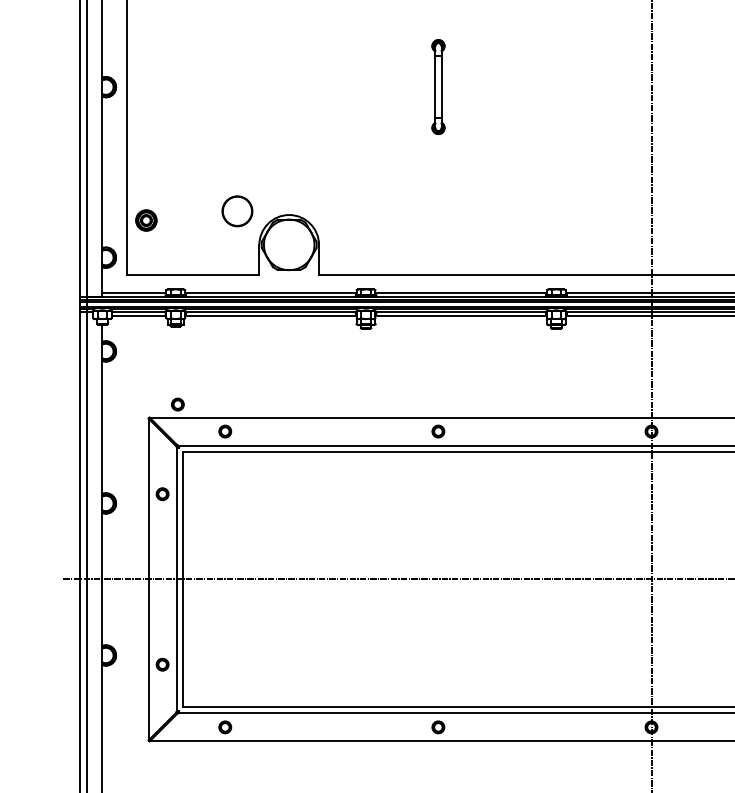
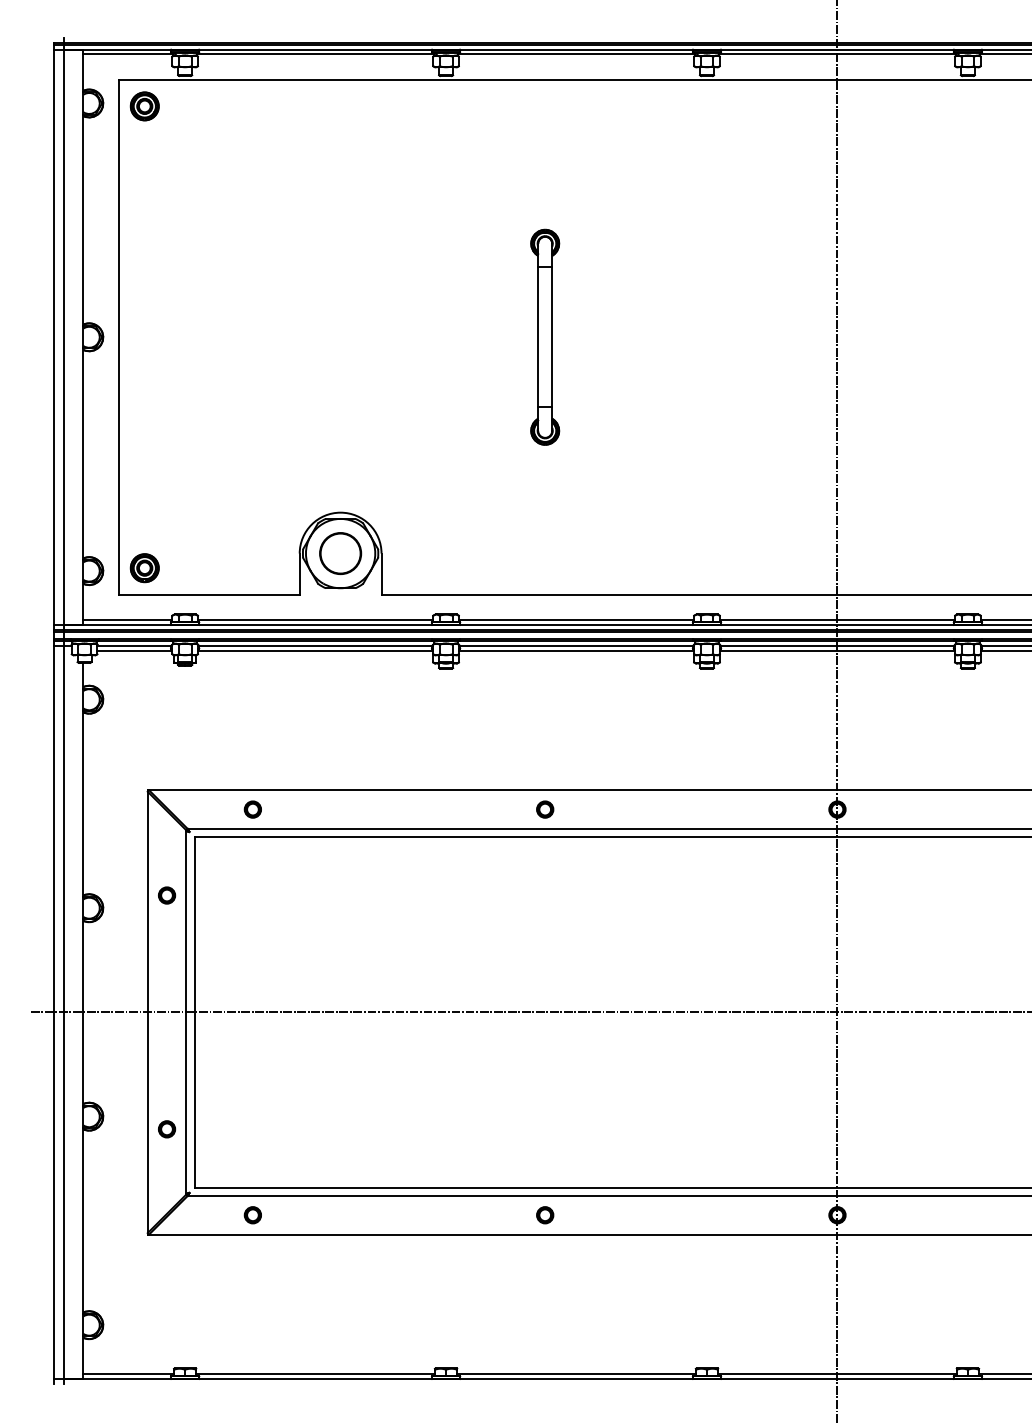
part: (438, 86) -> (545, 336), size x1.67
circle: (237, 211) -> (340, 553), moved
part: (146, 220) -> (144, 568), moved
part: (177, 404) -> (187, 772), removed

